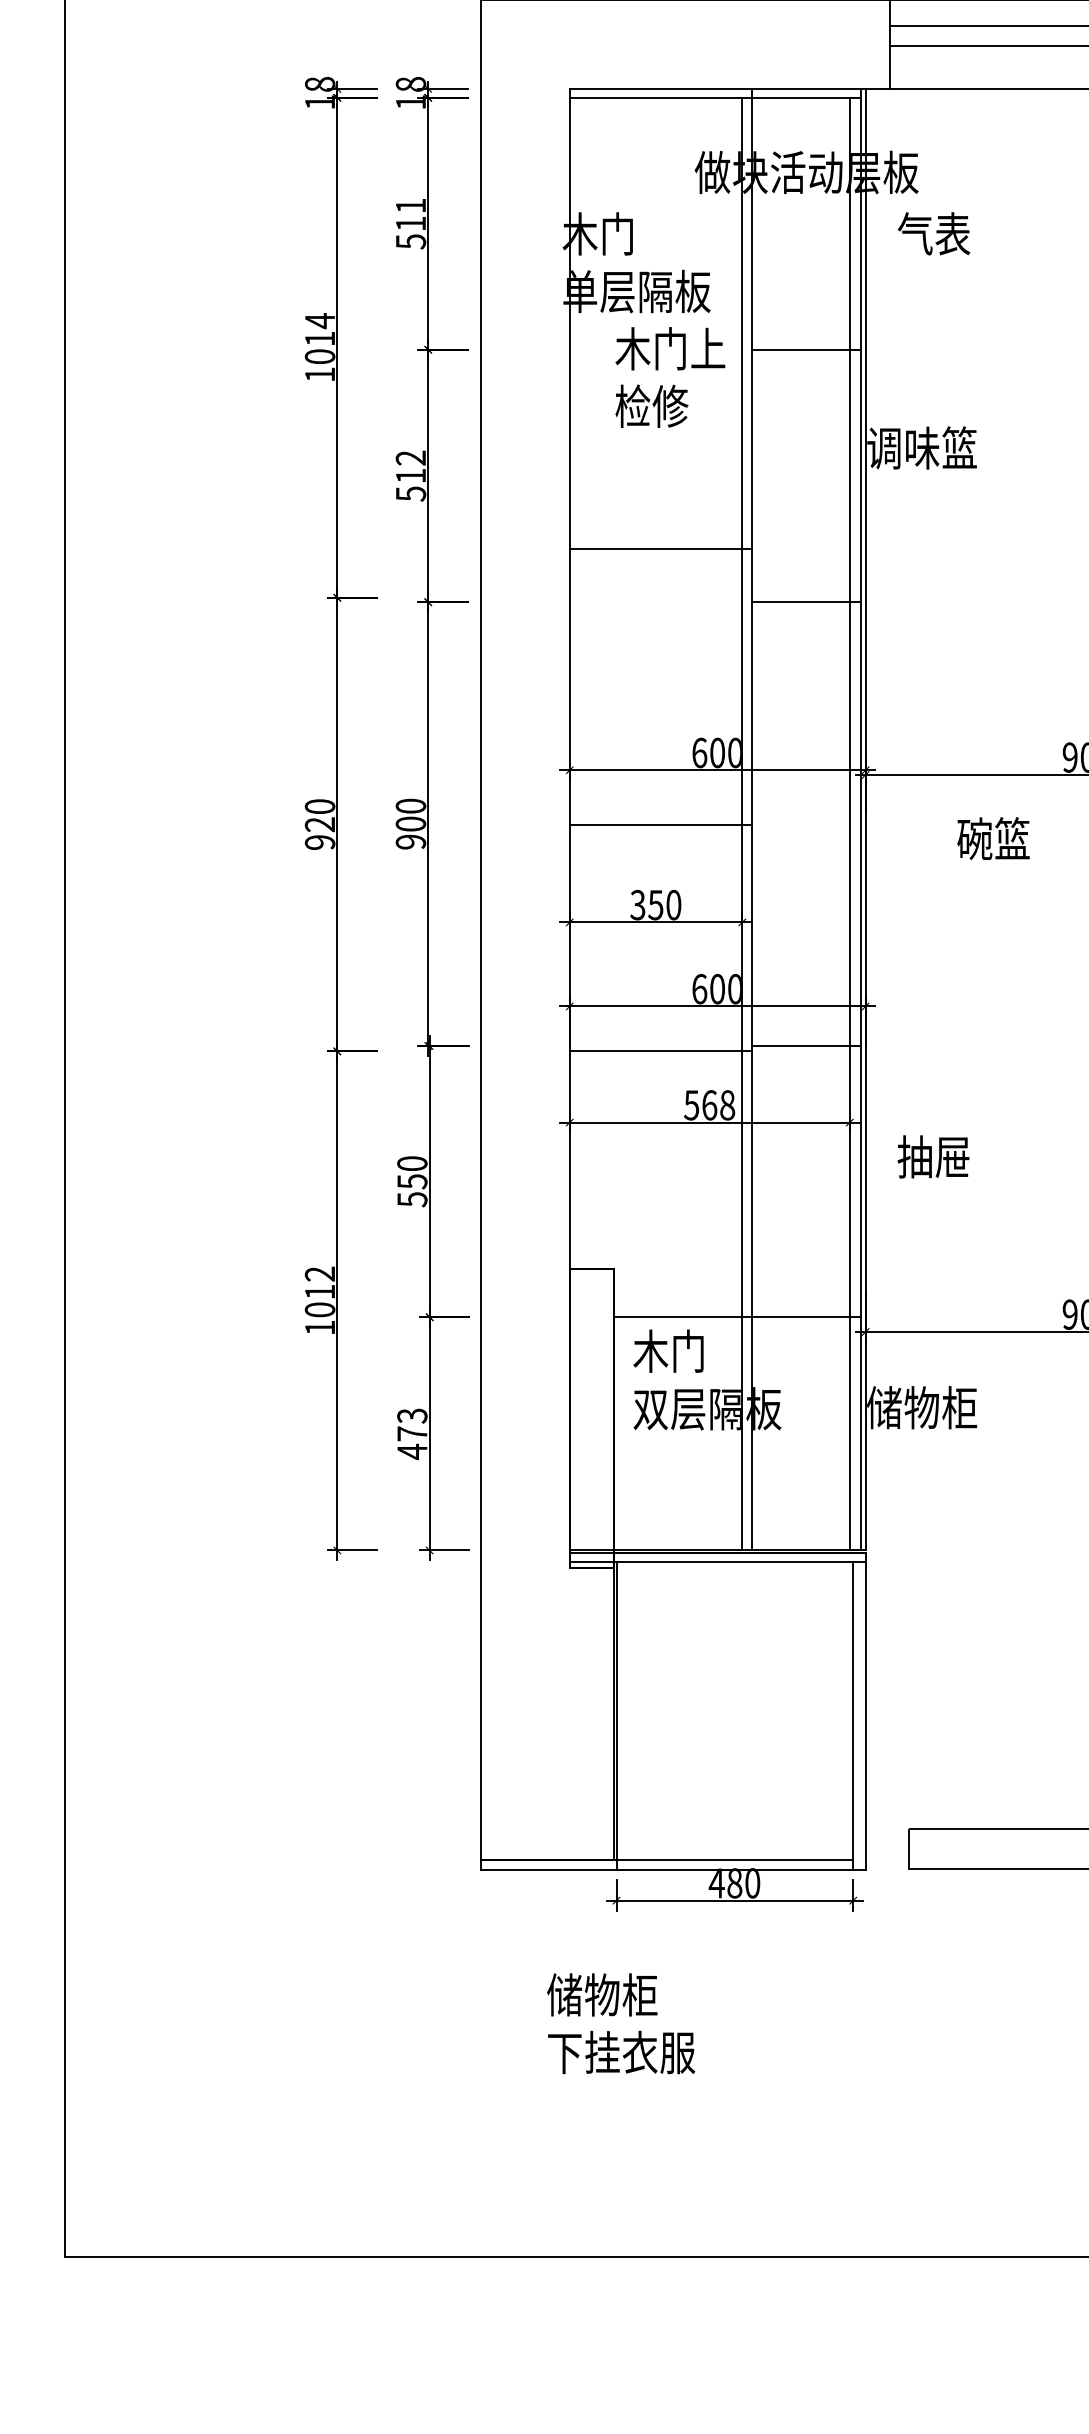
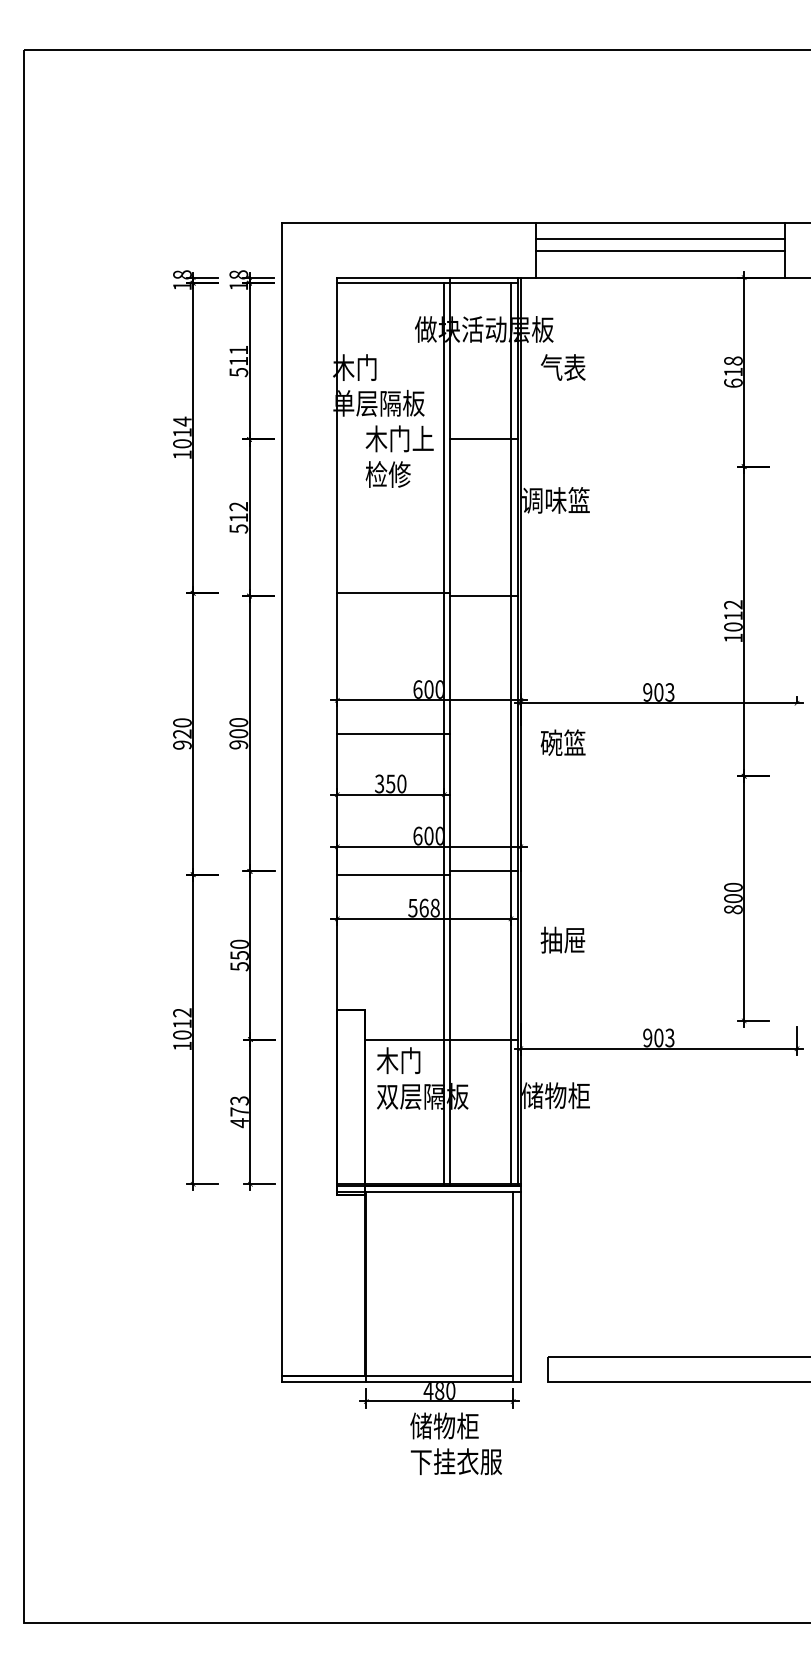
line: (660, 549) -> (393, 593), moved
text: (992, 838) -> (562, 742), moved
text: (620, 2023) -> (455, 1443), moved

